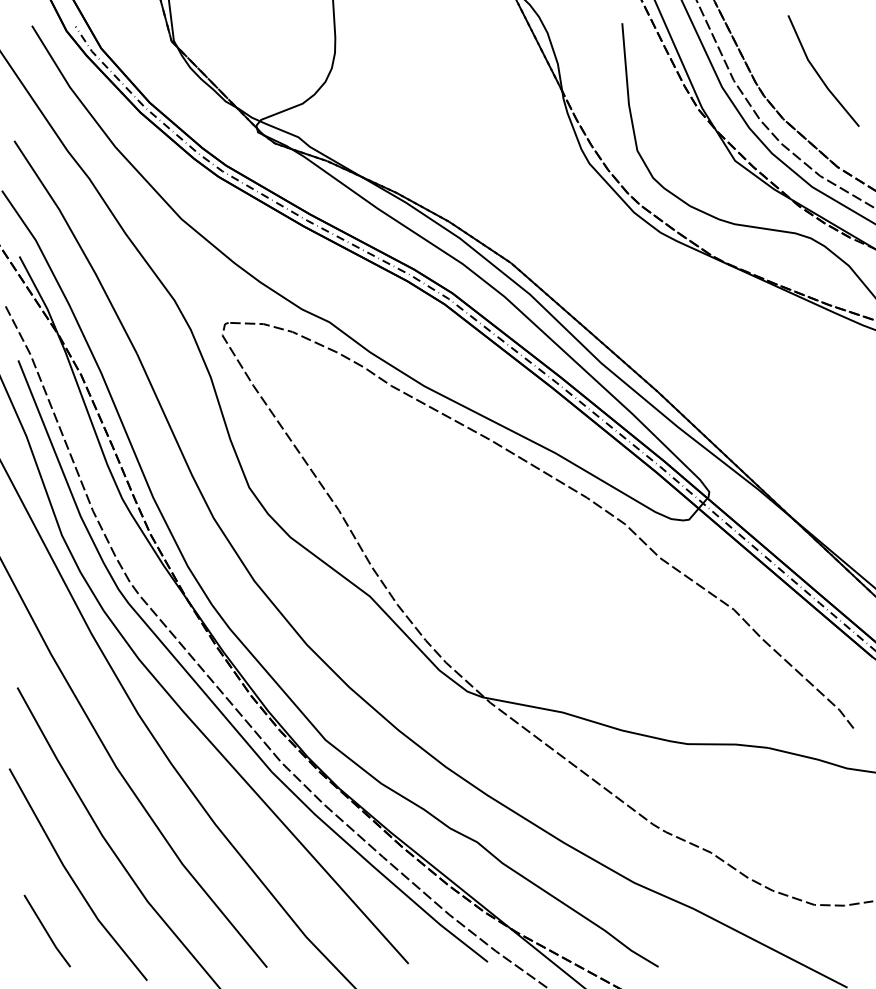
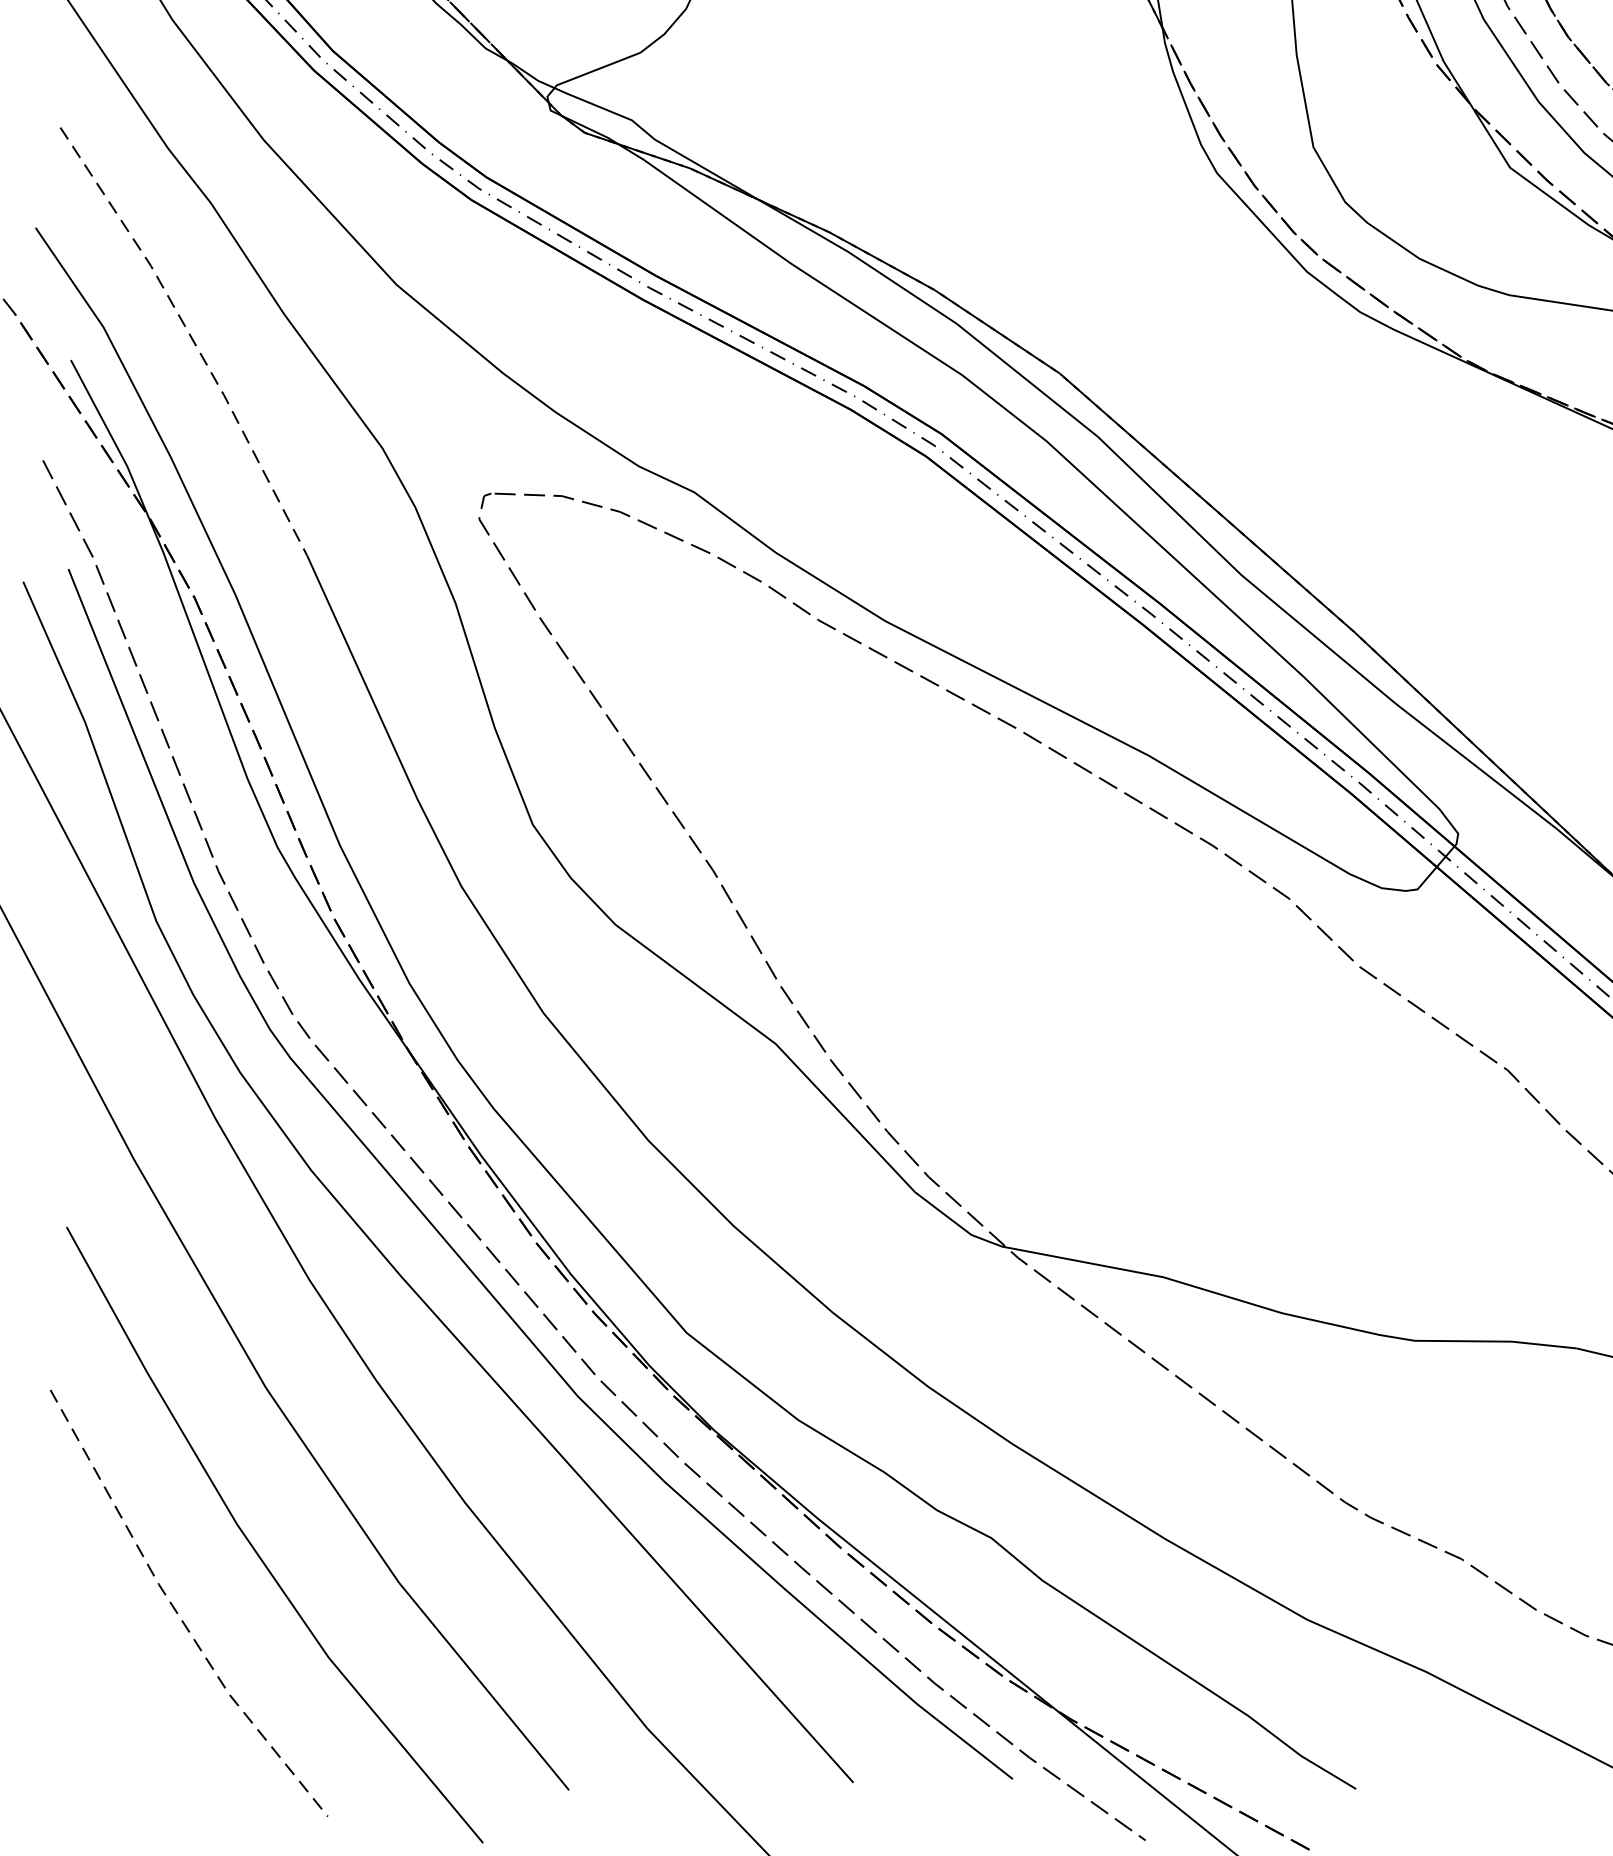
line: (79, 245) -> (191, 337), solid -> dashed
line: (72, 879) -> (177, 1613), solid -> dashed
line: (46, 930) -> (125, 1715), removed

